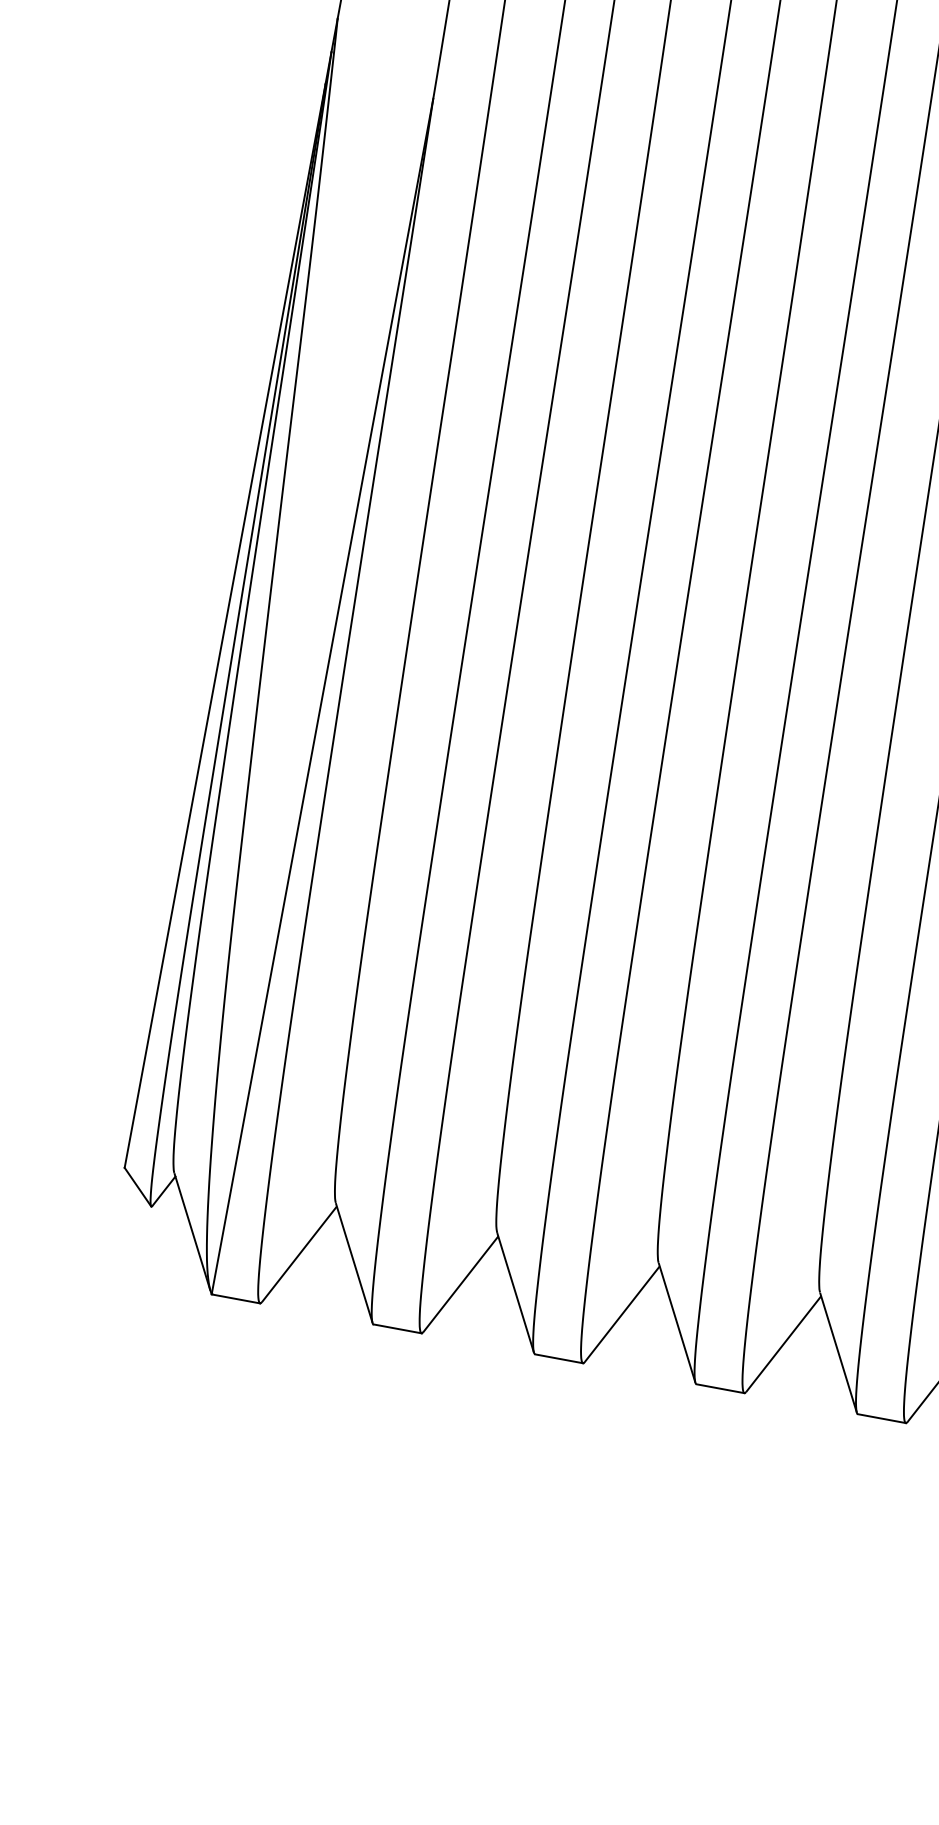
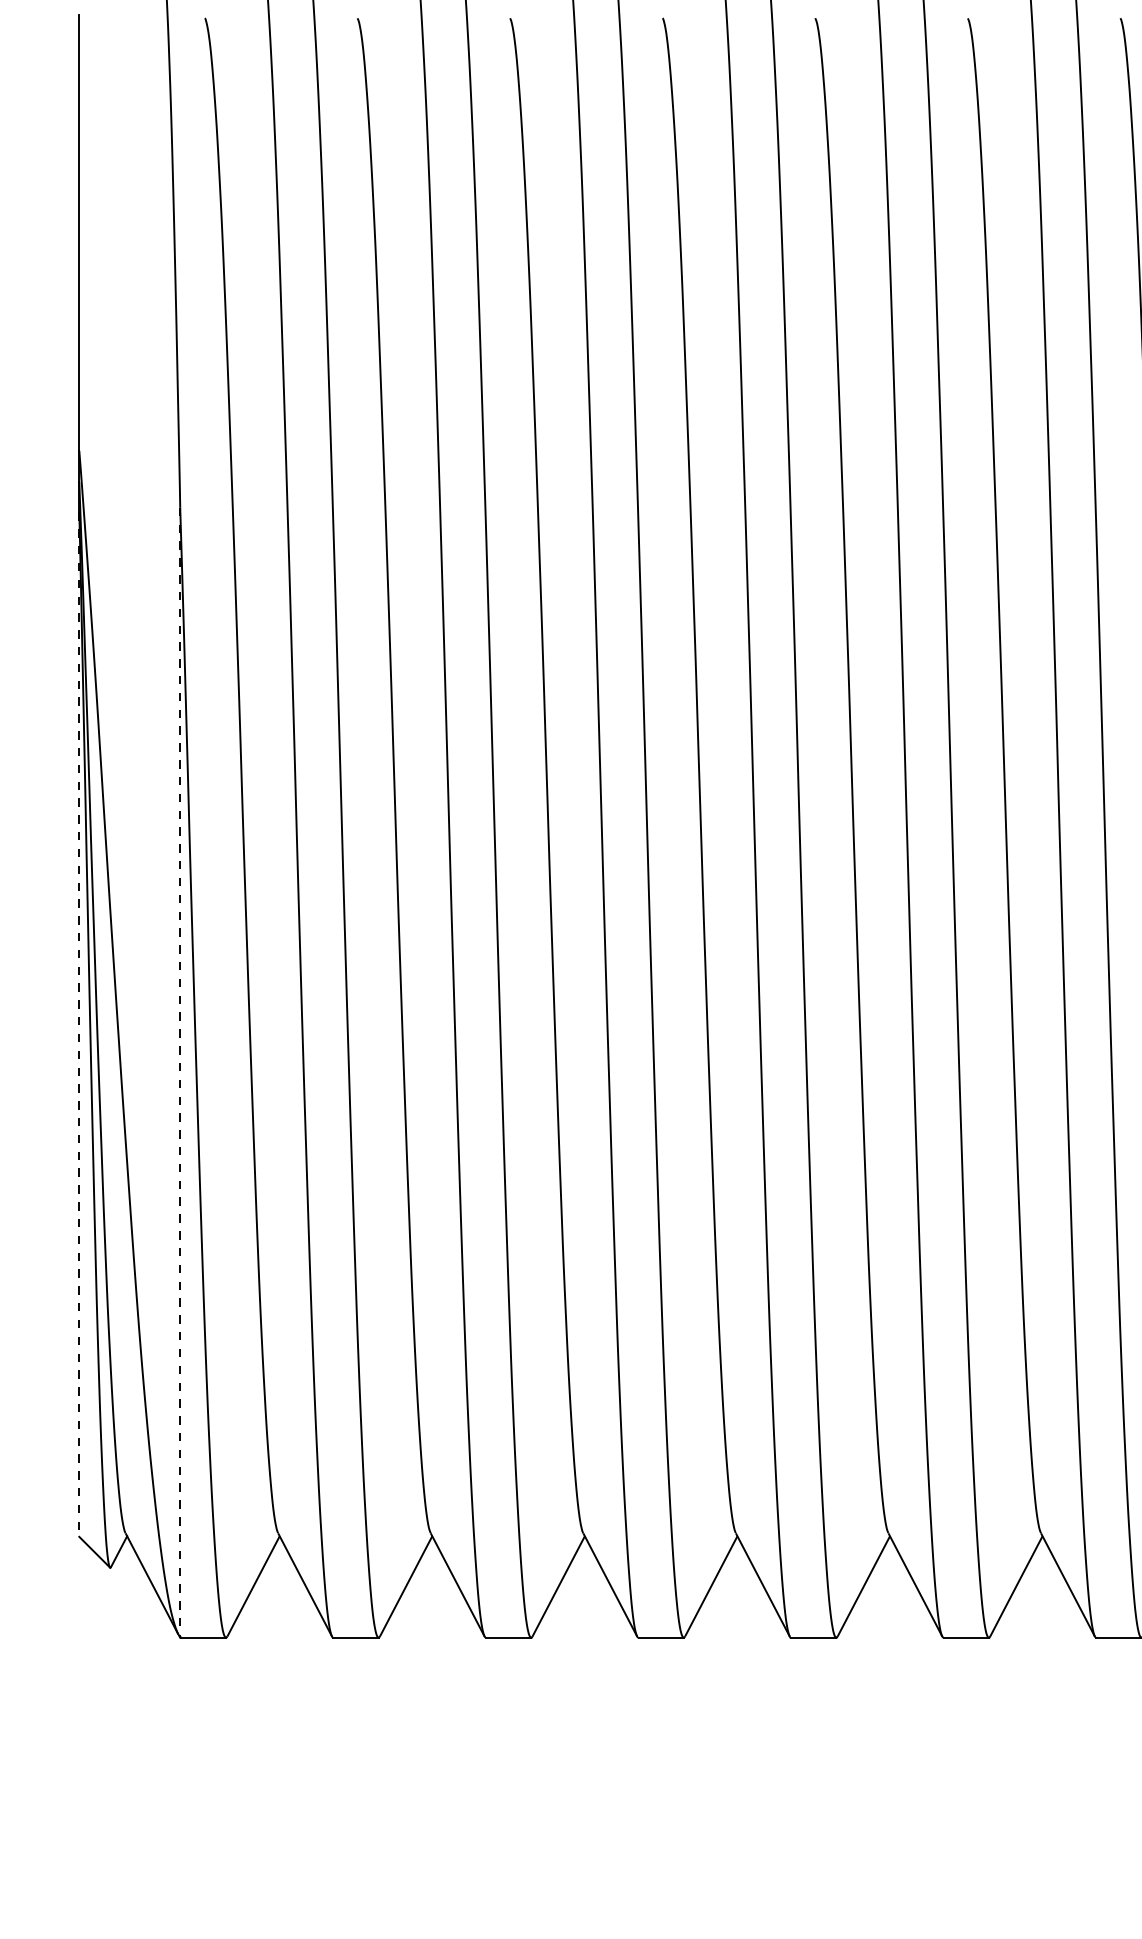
line: (225, 626) -> (79, 1025), solid -> dashed
line: (322, 696) -> (180, 1072), solid -> dashed

